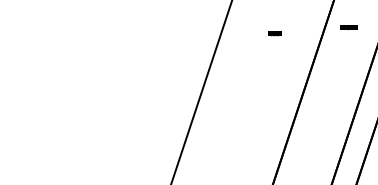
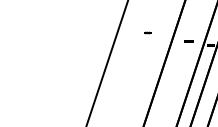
text: (347, 27) -> (188, 41), moved

